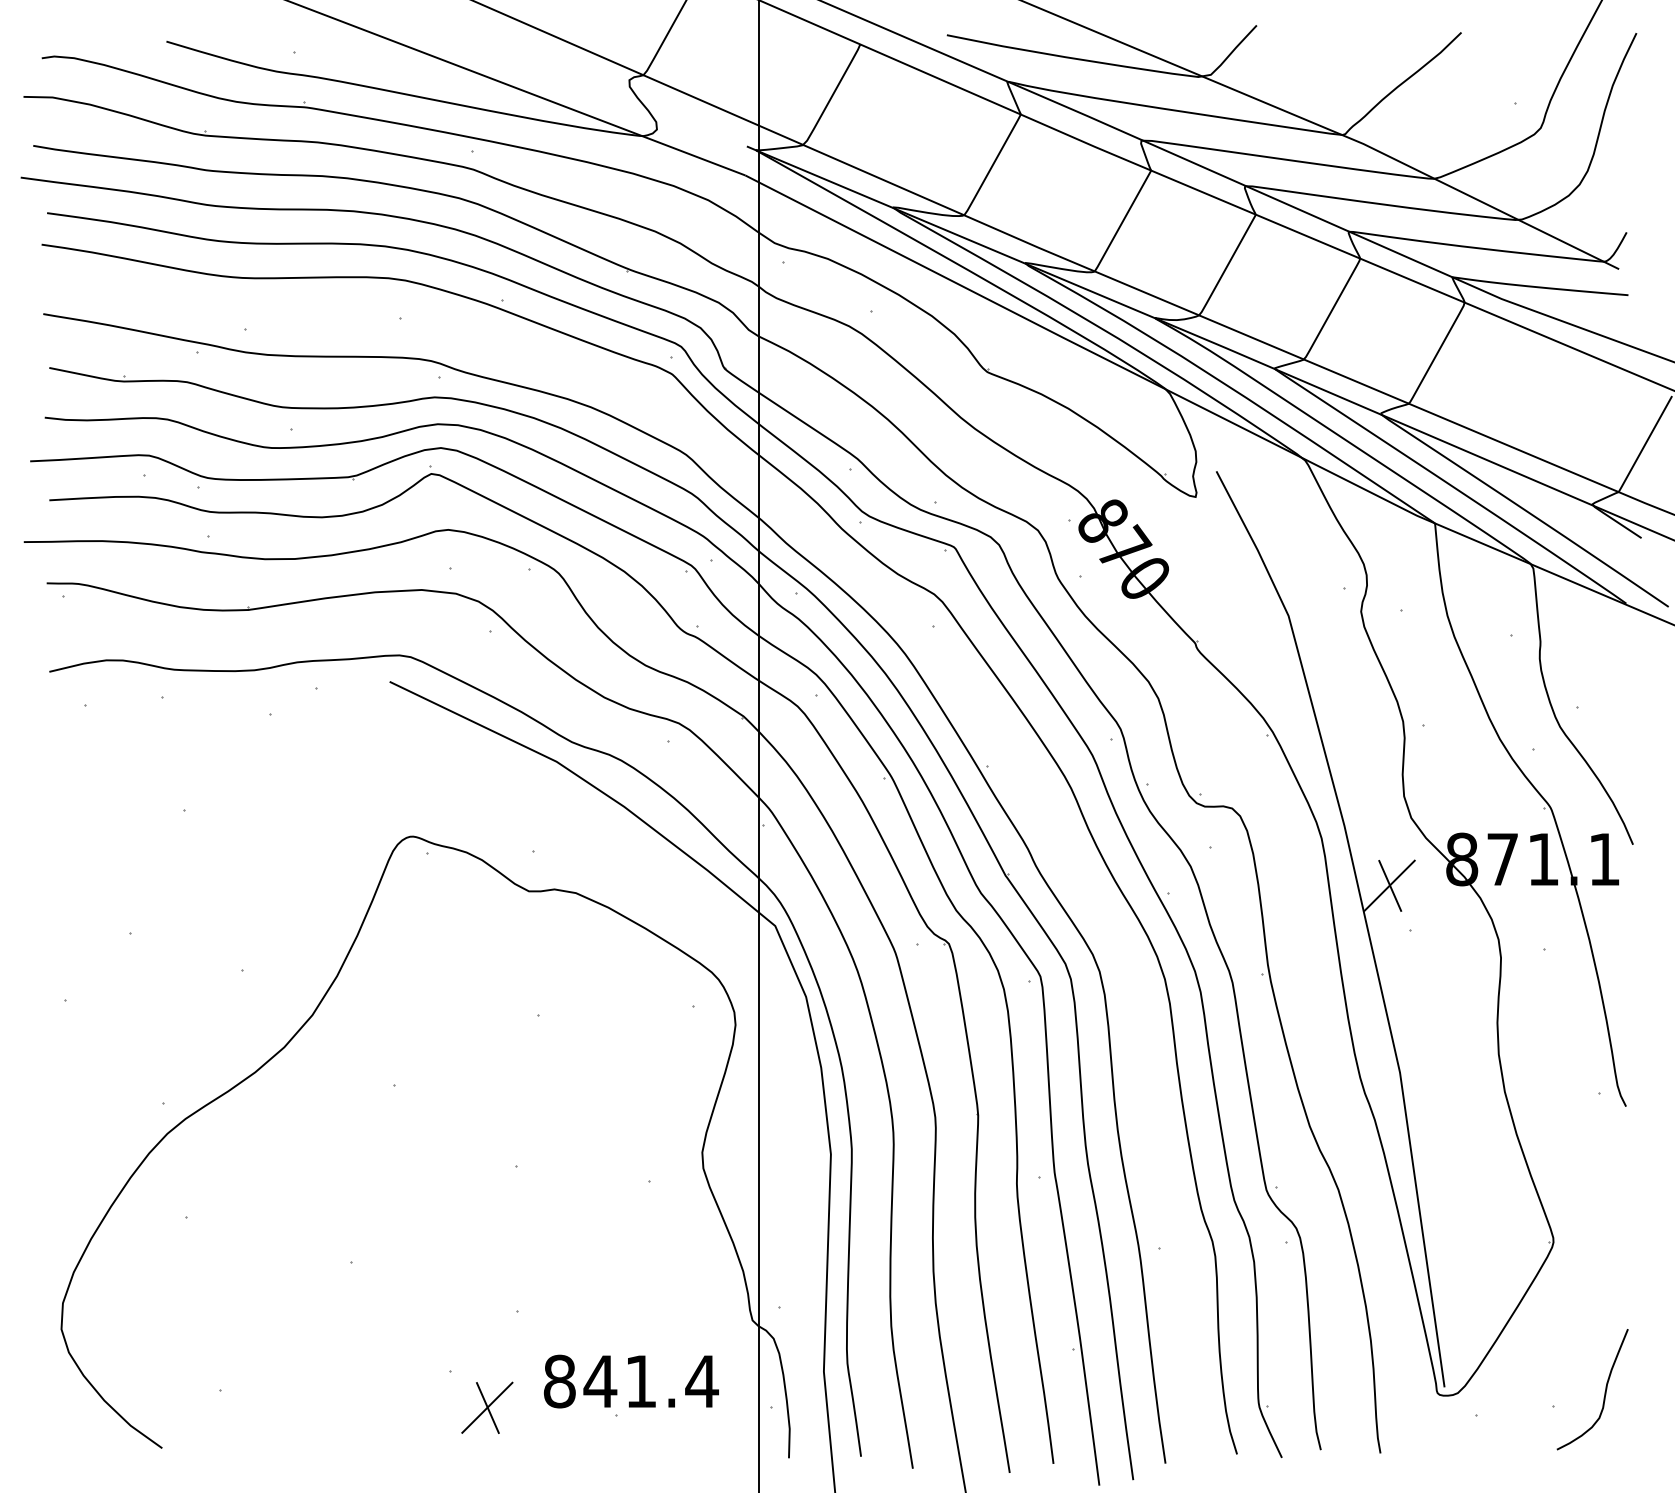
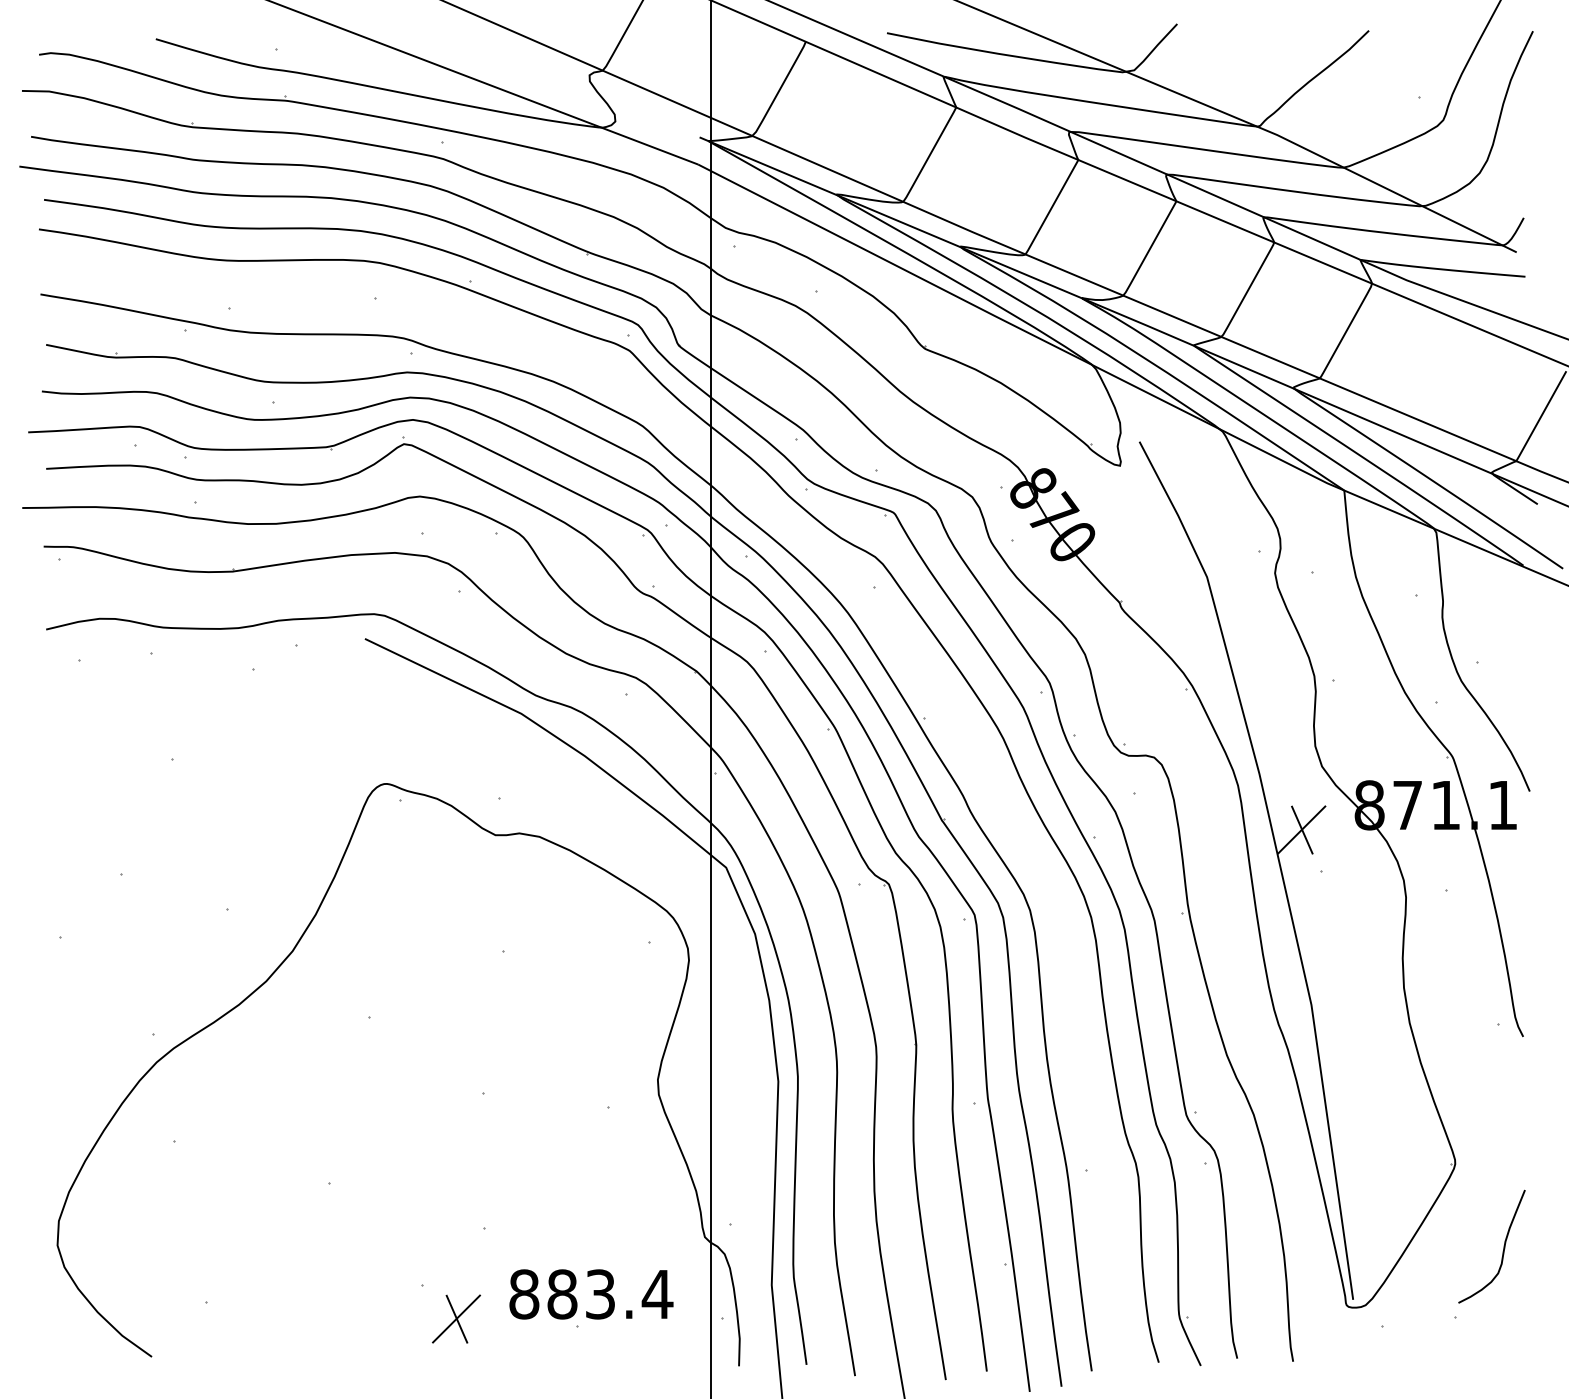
text: (619, 1381) -> (580, 1294), 841.4 -> 883.4
curve: (1604, 1391) -> (1503, 1248), moved

